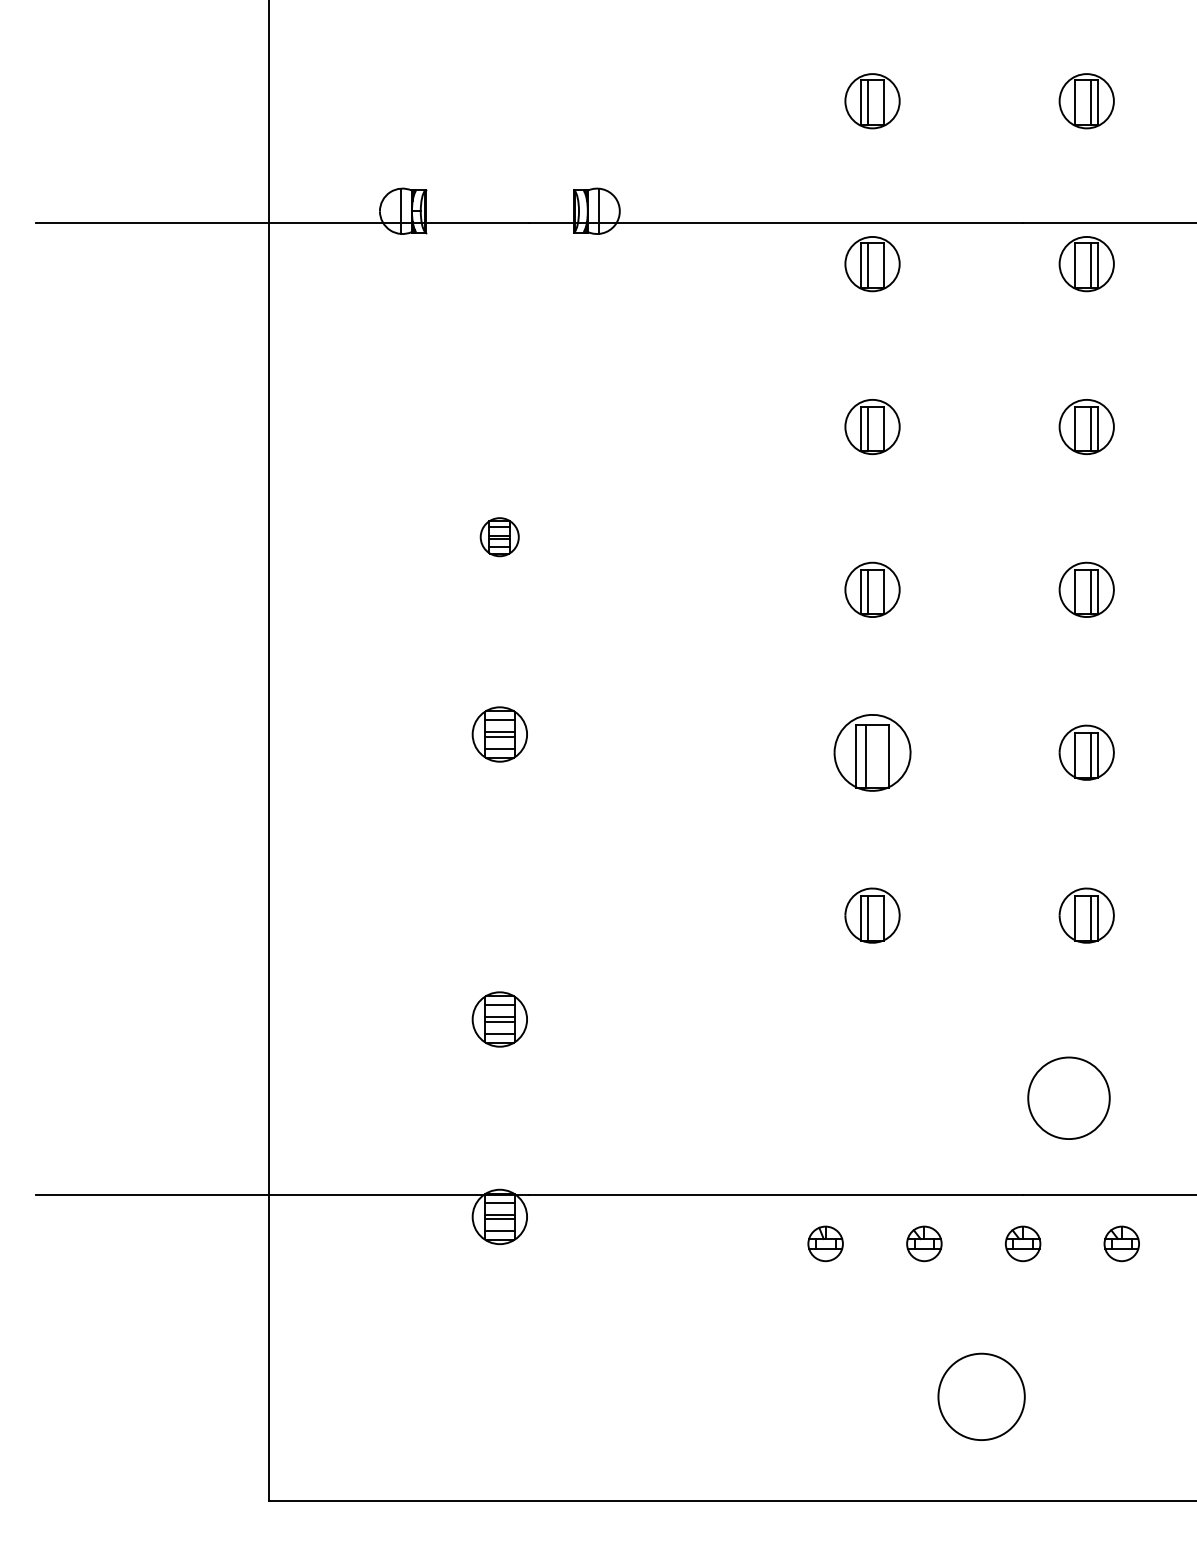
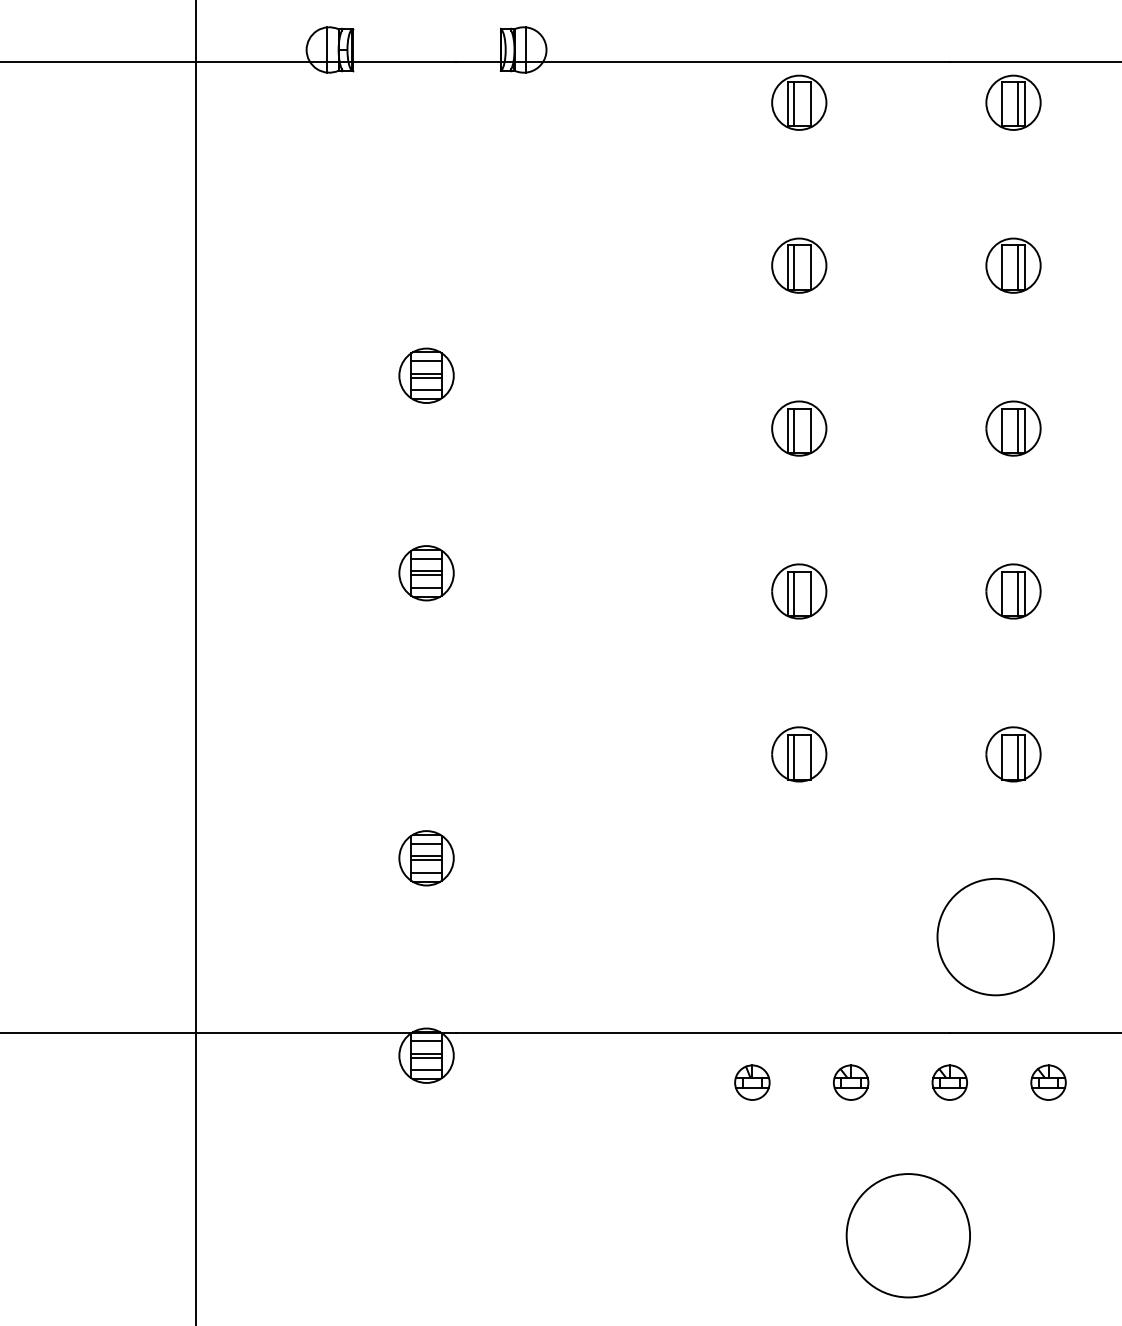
part: (499, 537) -> (426, 376), size x1.43
part: (872, 752) -> (799, 591), size x0.71
circle: (1068, 1098) -> (995, 937), size x1.43
circle: (981, 1396) -> (908, 1235), size x1.43

